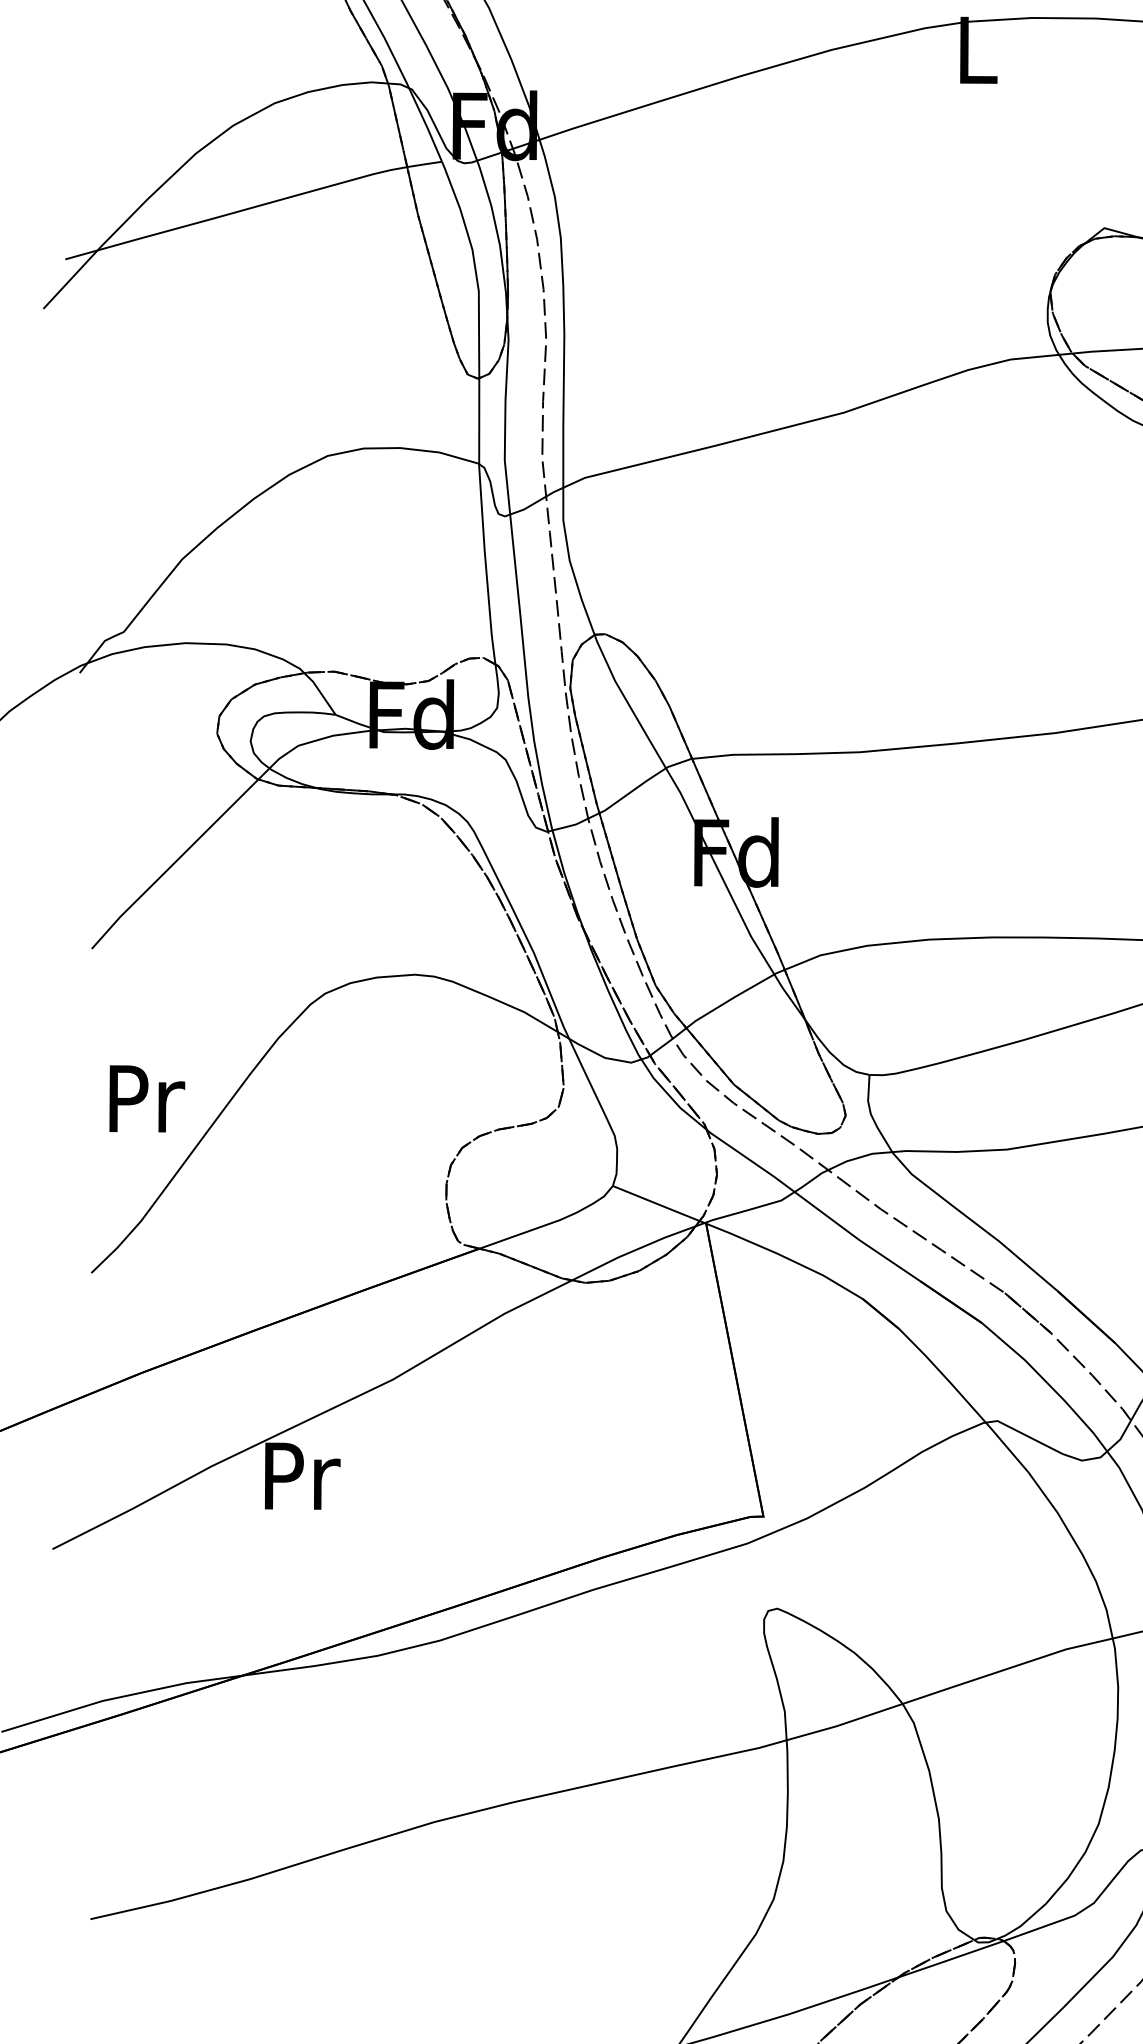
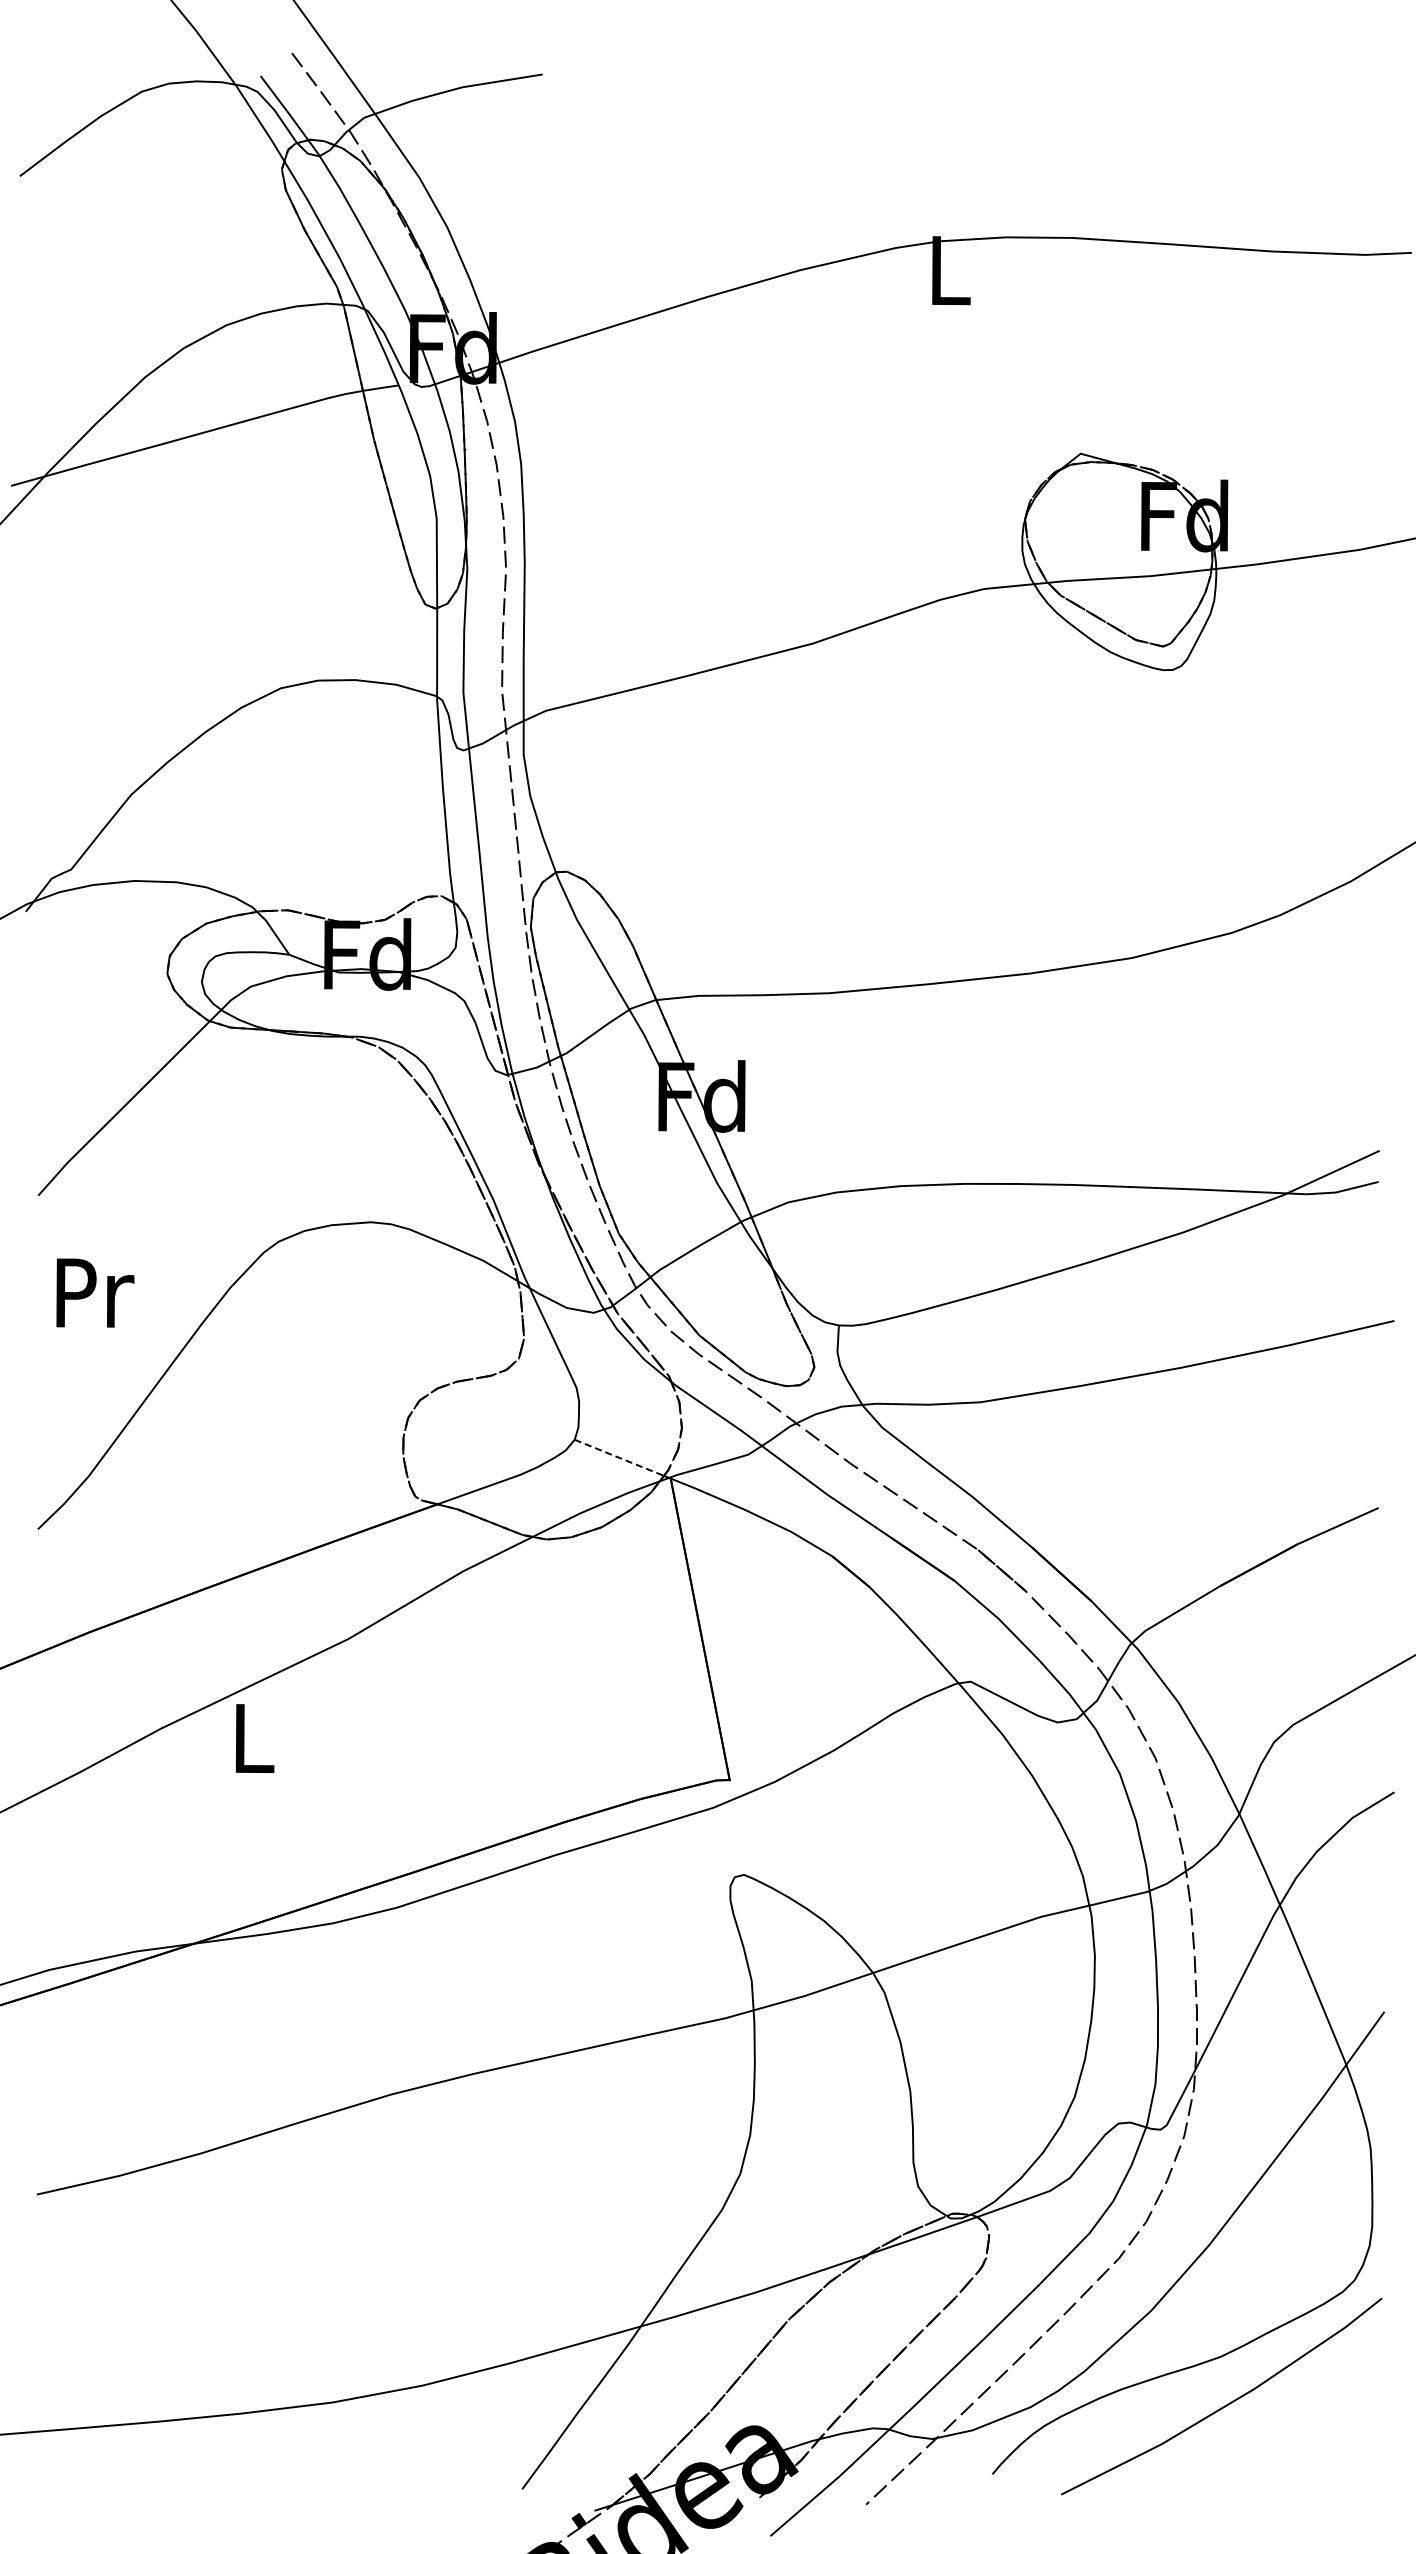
text: (147, 1098) -> (95, 1292), moved
line: (657, 1204) -> (620, 1458), solid -> dashed
text: (302, 1476) -> (255, 1738), Pr -> L

